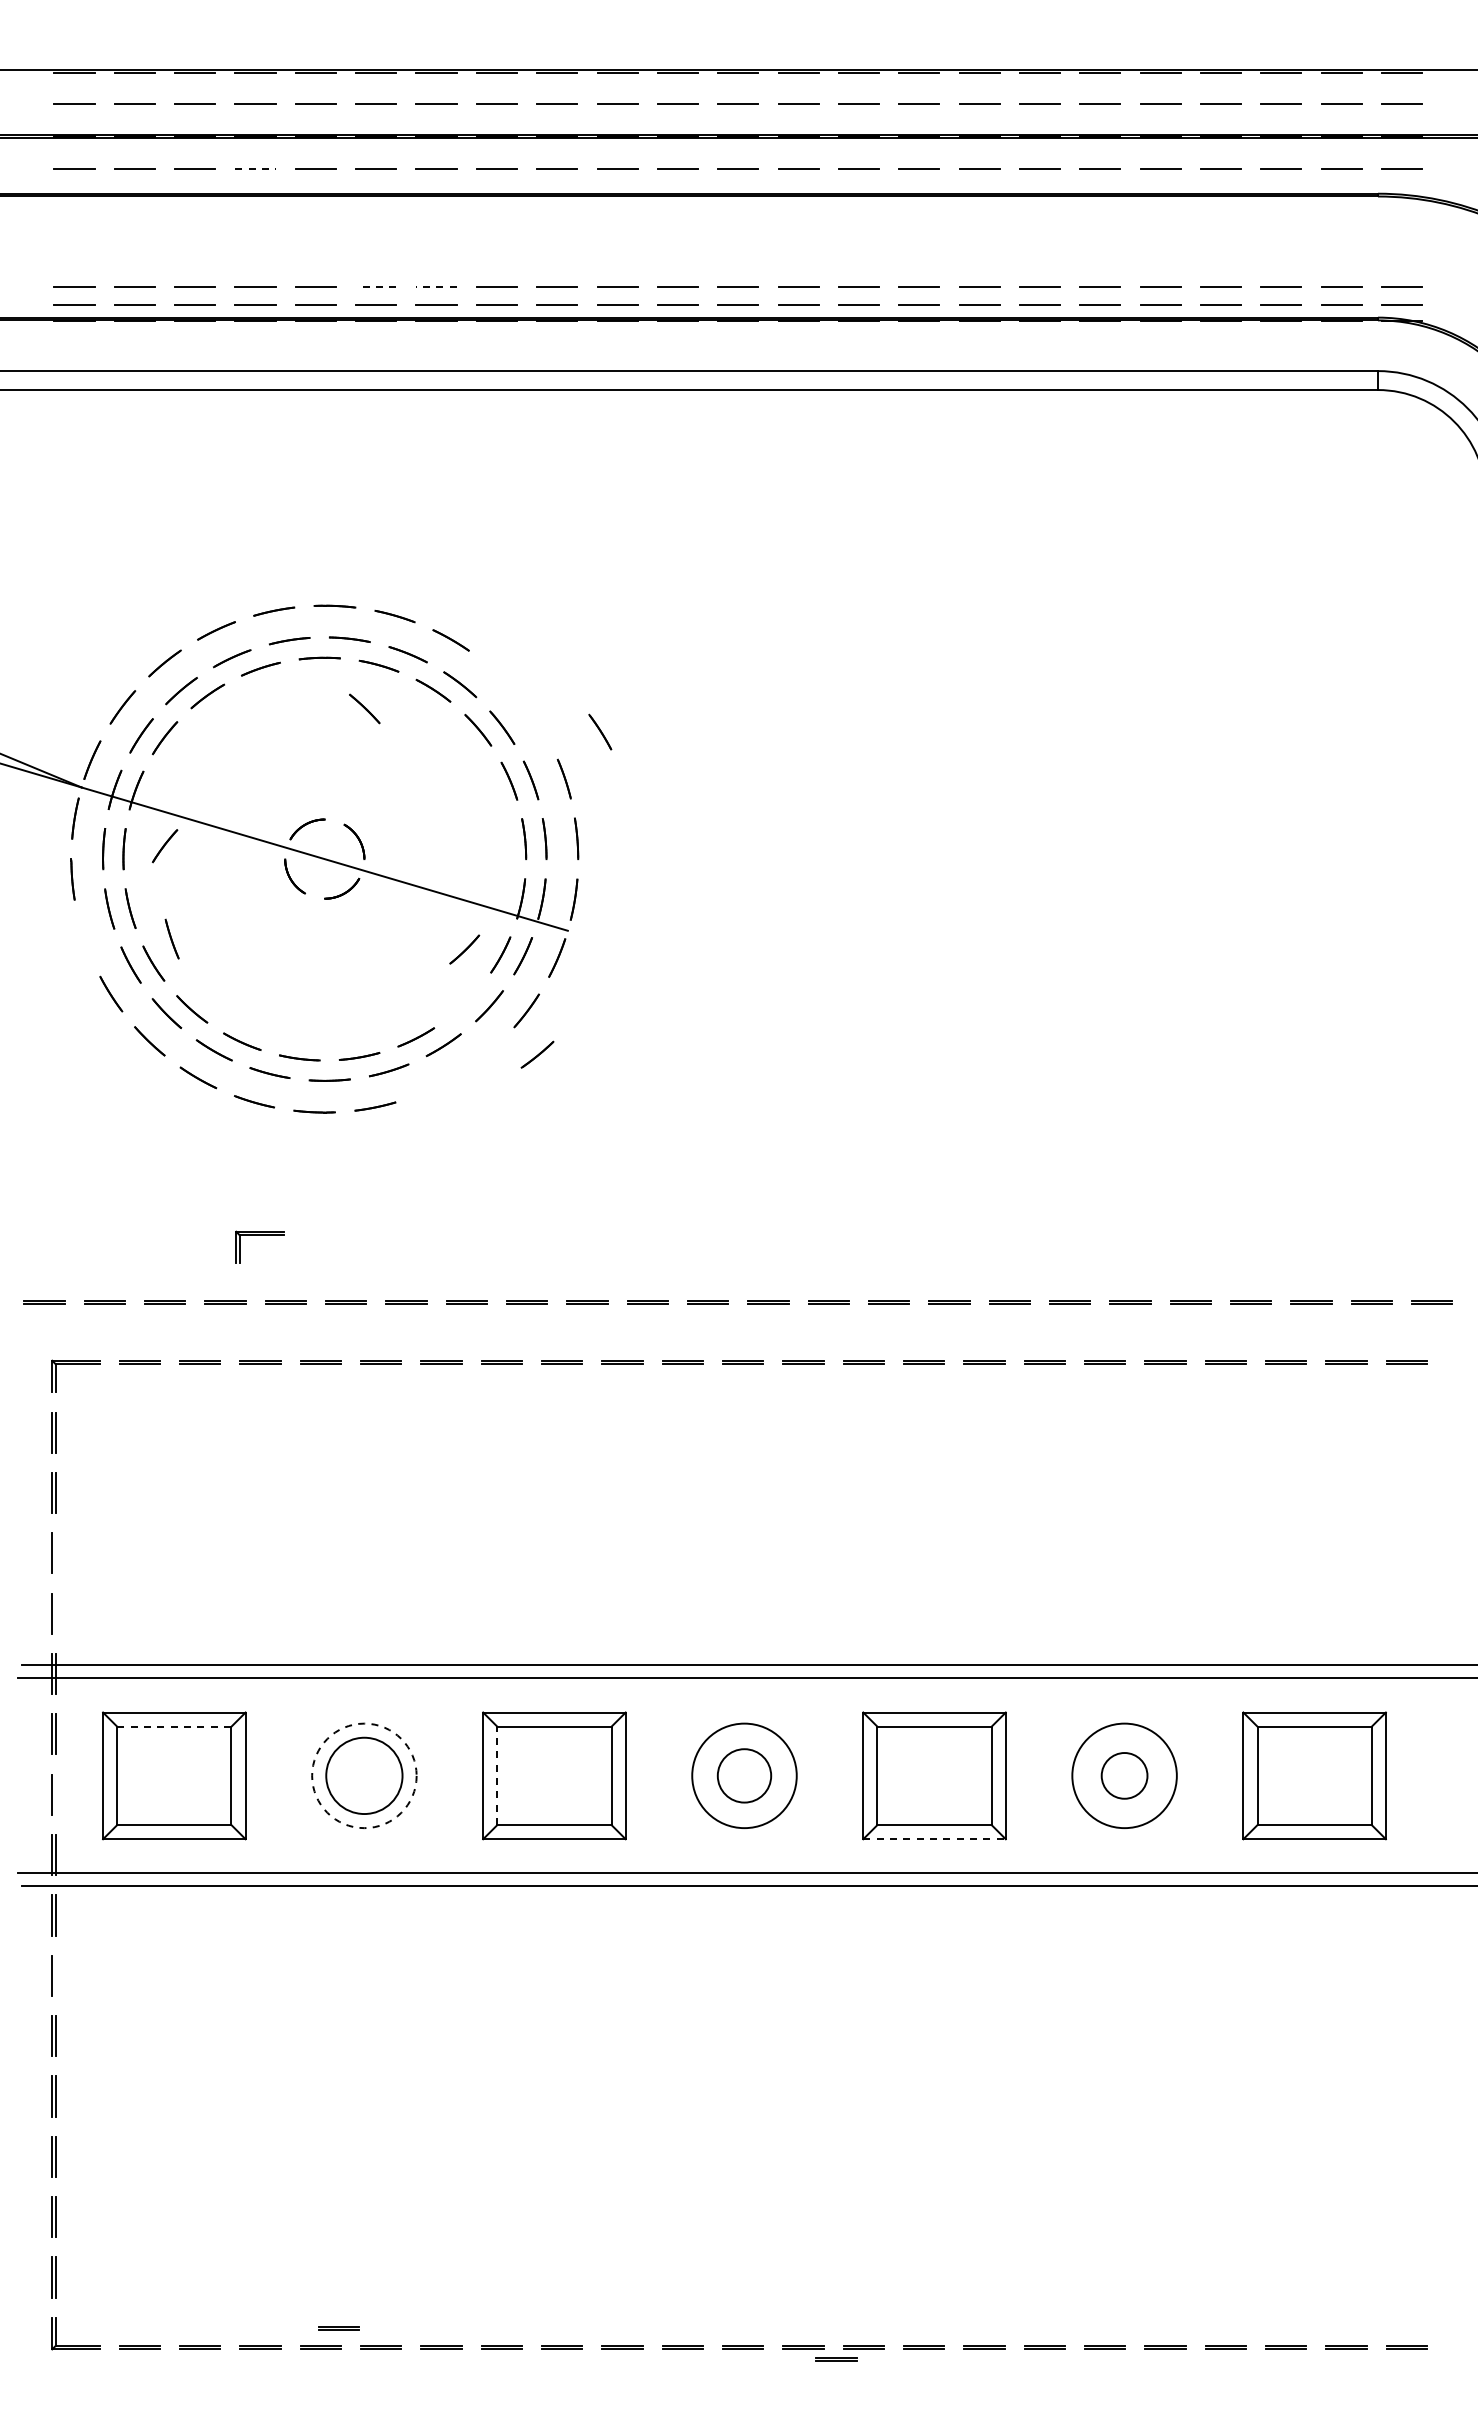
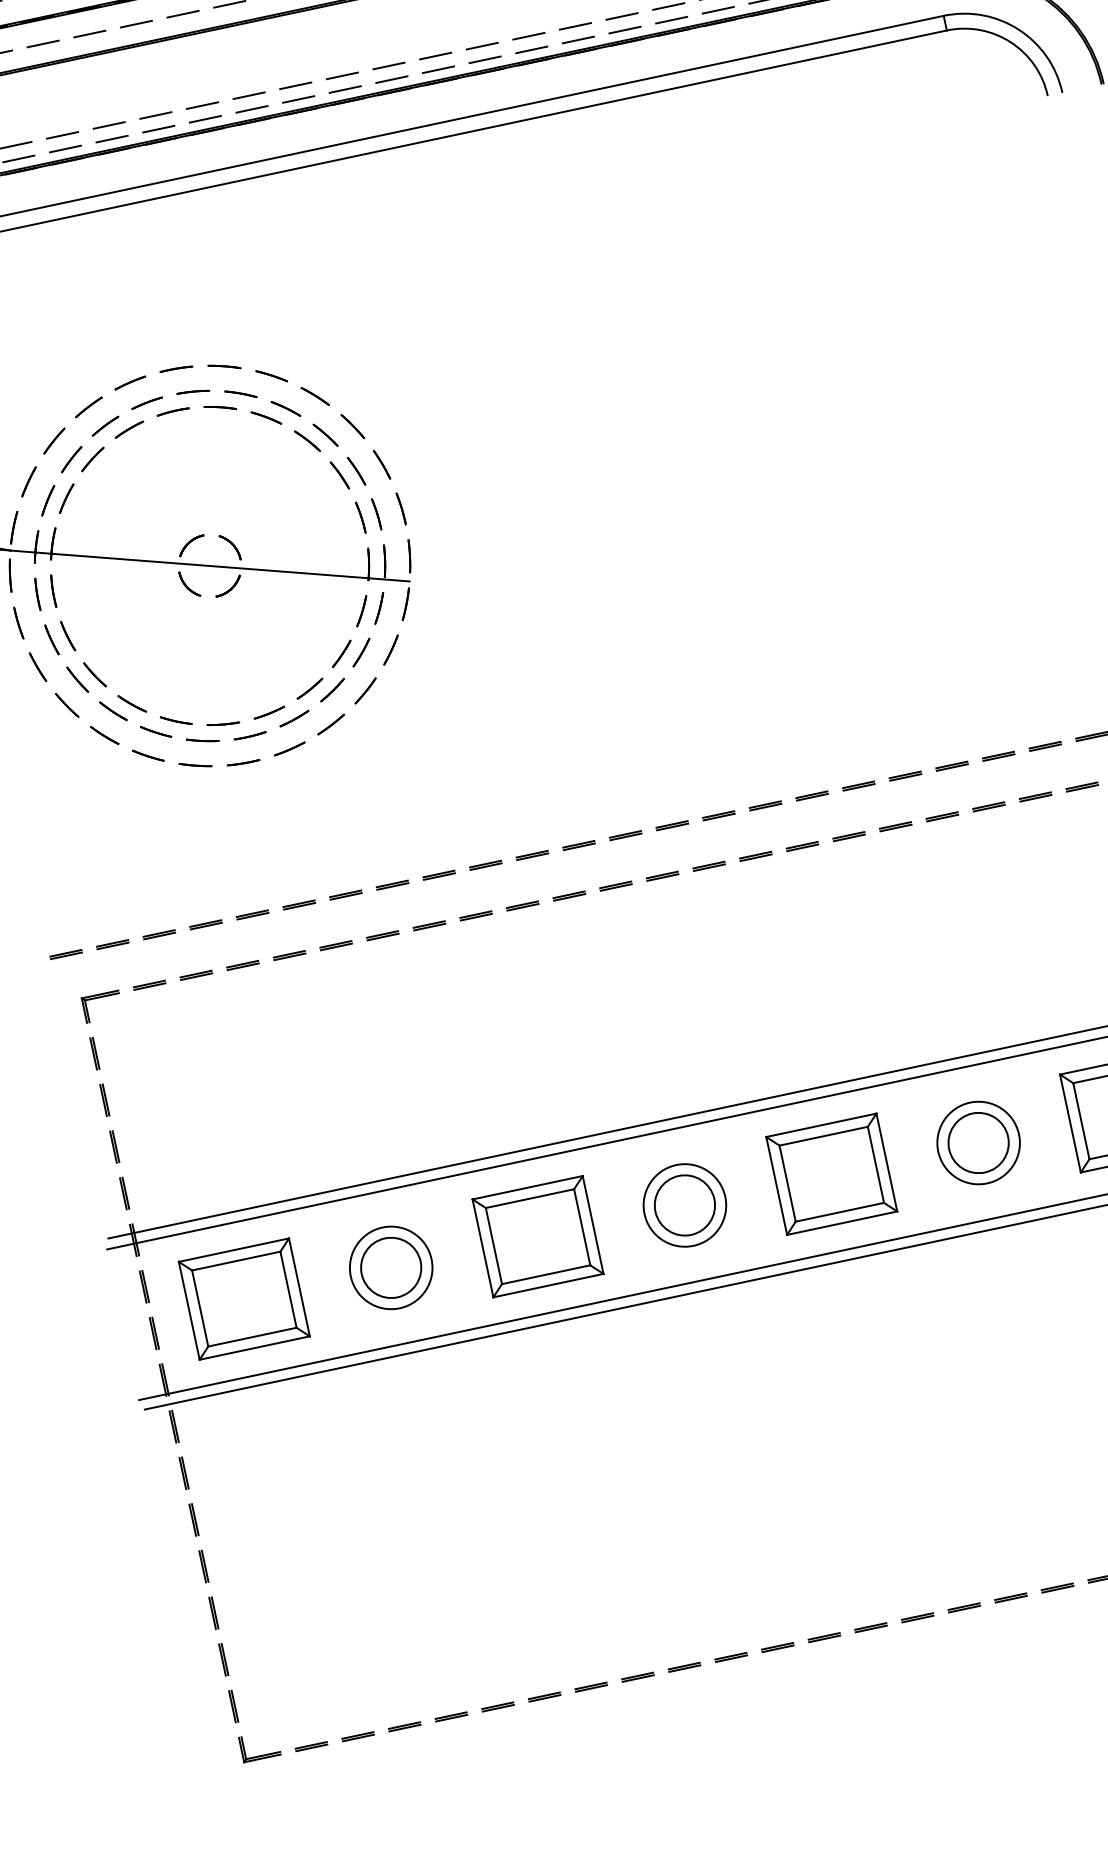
line: (256, 168) -> (43, 43), dashed -> solid
line: (375, 287) -> (155, 115), dashed -> solid
line: (436, 287) -> (202, 105), dashed -> solid
line: (364, 708) -> (315, 396), moved
line: (600, 731) -> (352, 426), moved
line: (164, 846) -> (84, 582), removed
line: (171, 938) -> (37, 666), moved
line: (464, 949) -> (341, 653), moved
line: (537, 1054) -> (365, 690), moved
line: (432, 1087) -> (330, 724), added
part: (259, 1235) -> (221, 867), removed
line: (55, 1553) -> (115, 1146), added
line: (55, 1613) -> (125, 1193), added
line: (174, 1726) -> (236, 1260), dashed -> solid
circle: (364, 1775) -> (391, 1267), dashed -> solid
line: (497, 1775) -> (493, 1245), dashed -> solid
circle: (744, 1775) -> (684, 1205), size x1.43
circle: (1124, 1775) -> (978, 1142), size x1.67
line: (55, 1794) -> (155, 1333), added
line: (935, 1839) -> (842, 1223), dashed -> solid
line: (55, 1975) -> (185, 1472), added
line: (338, 2327) -> (461, 1698), removed
line: (836, 2358) -> (851, 1640), removed

